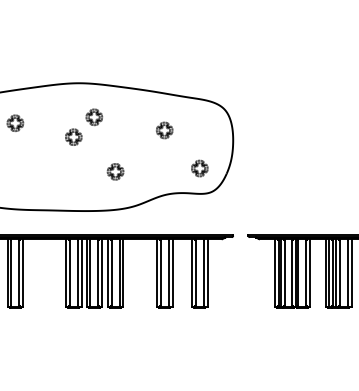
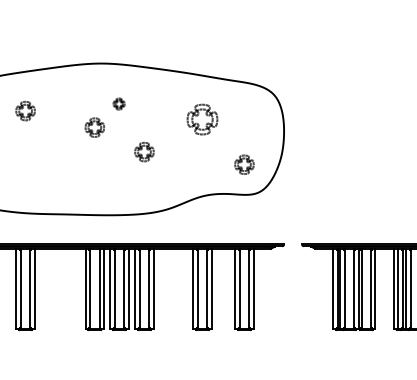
part: (93, 117) -> (118, 104), size x0.6
part: (164, 130) -> (202, 119), size x1.6
part: (115, 171) -> (144, 151), moved

